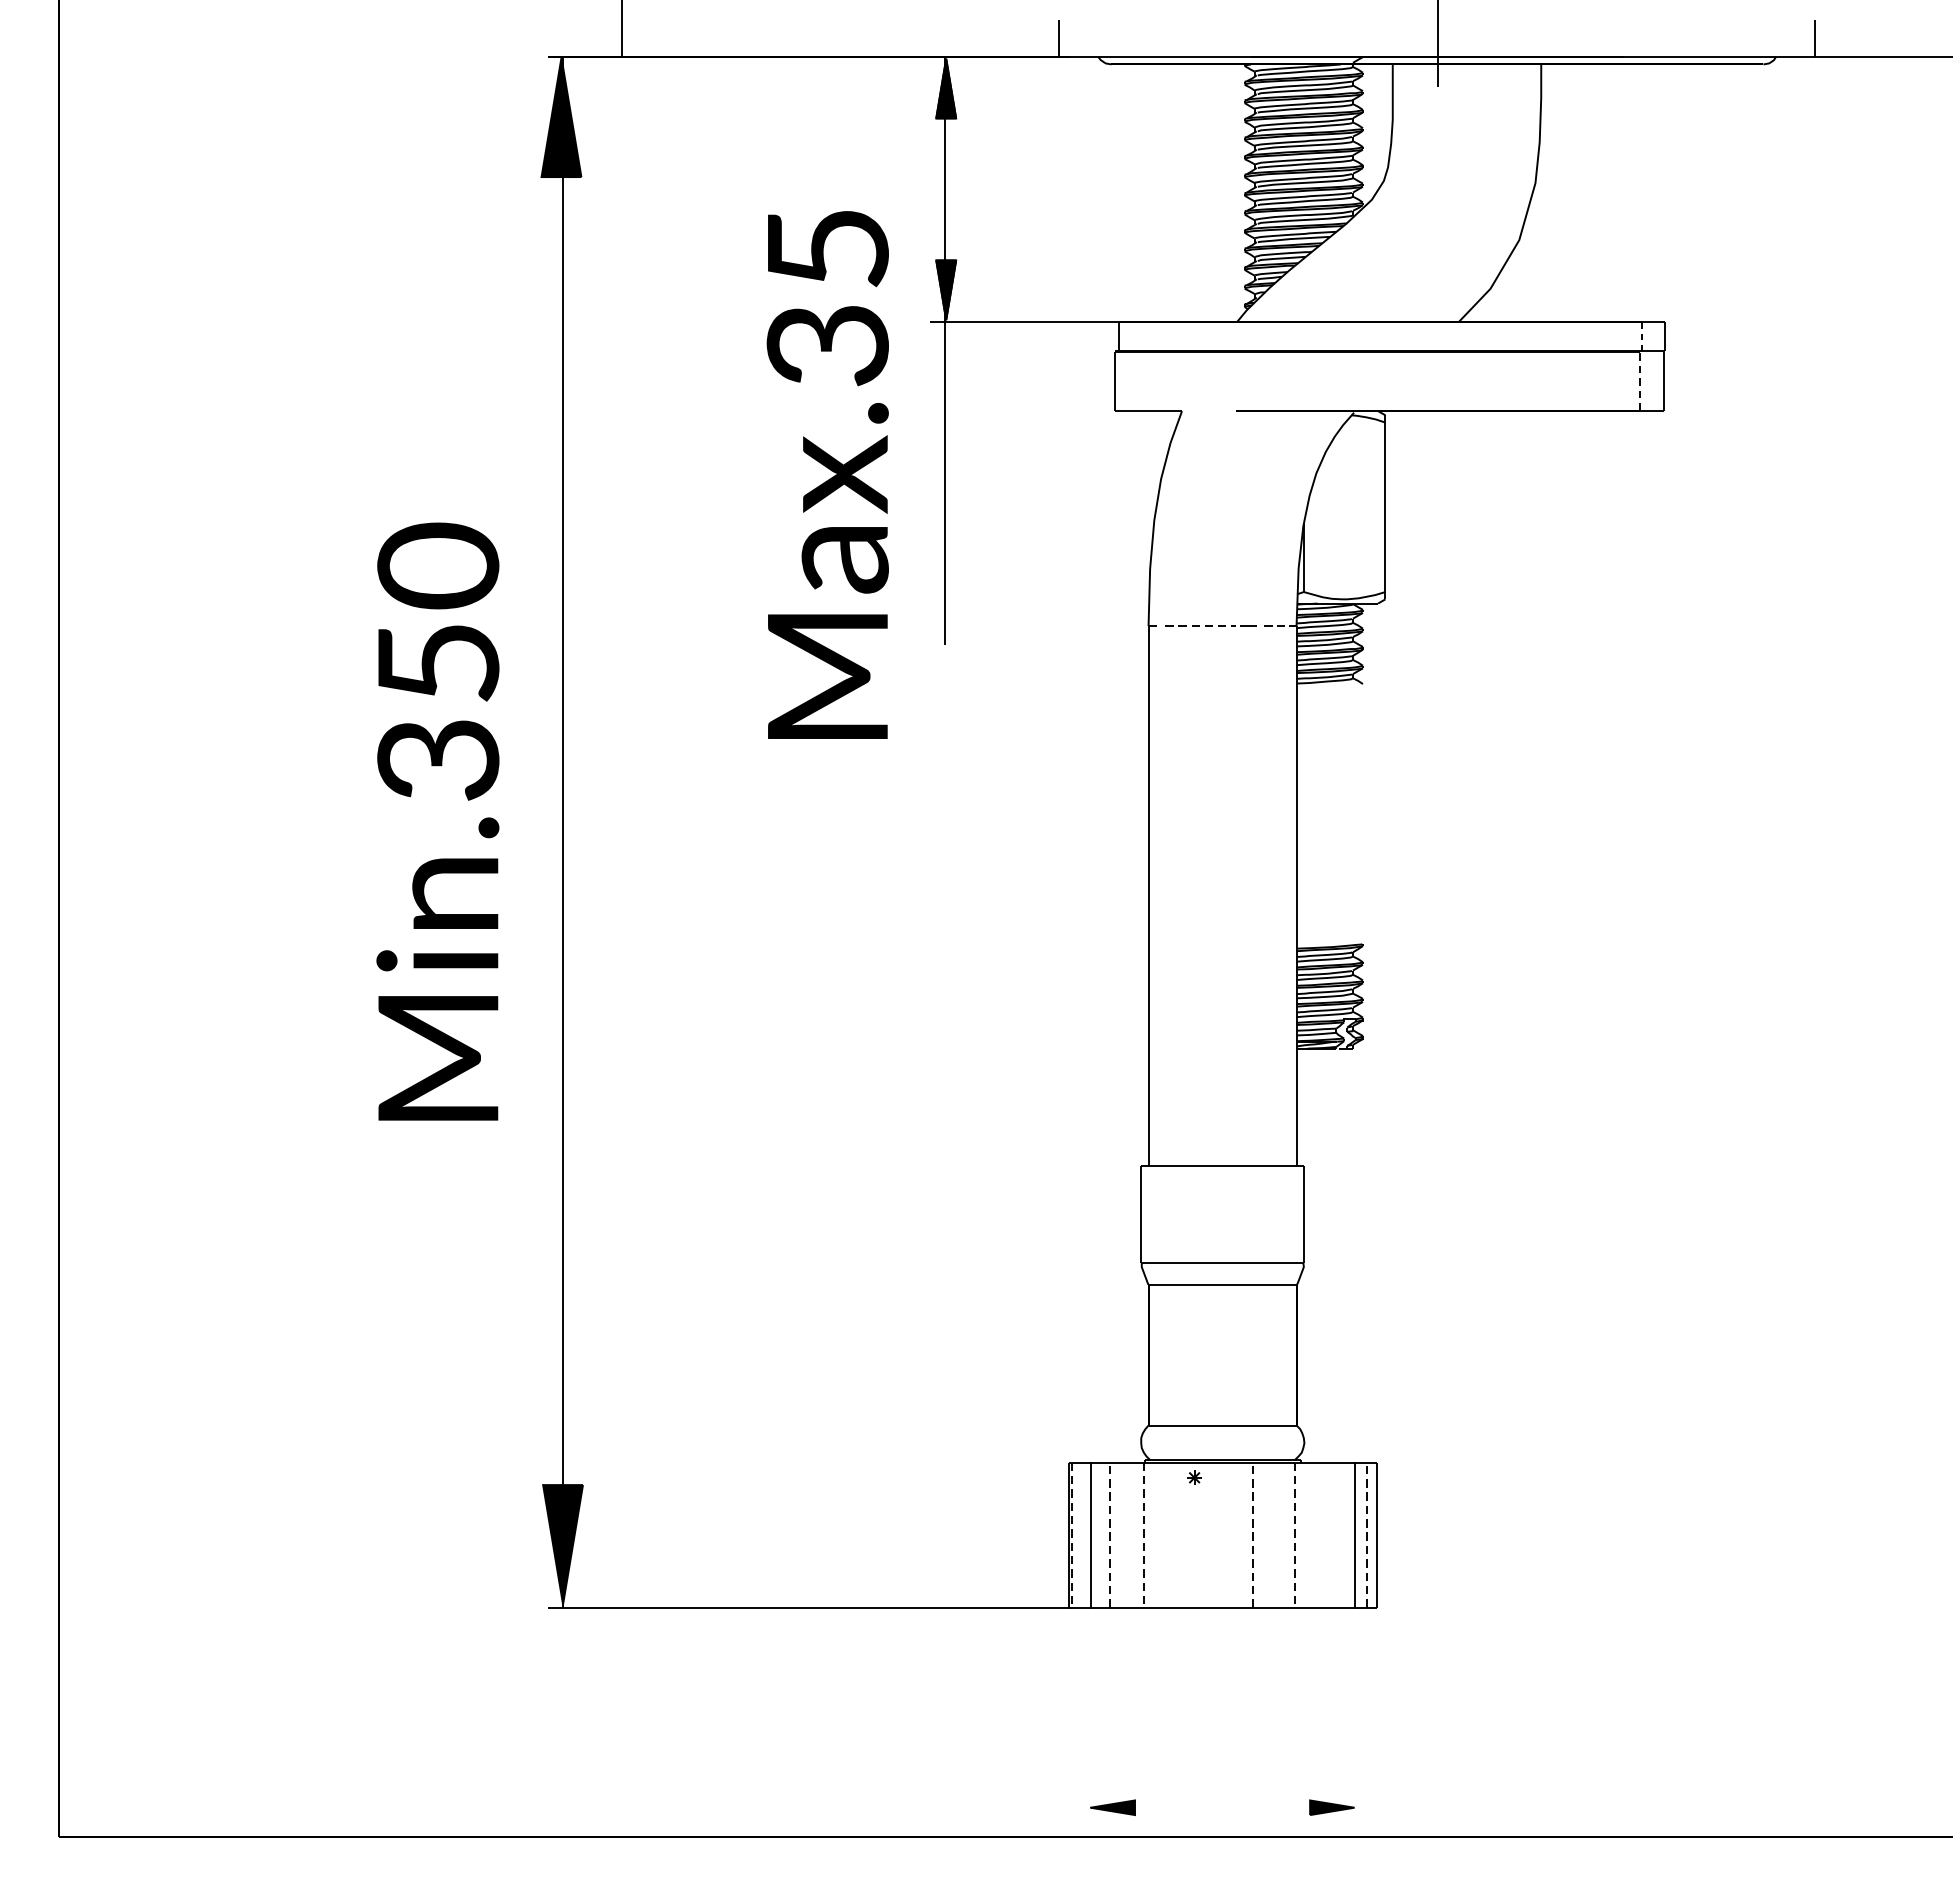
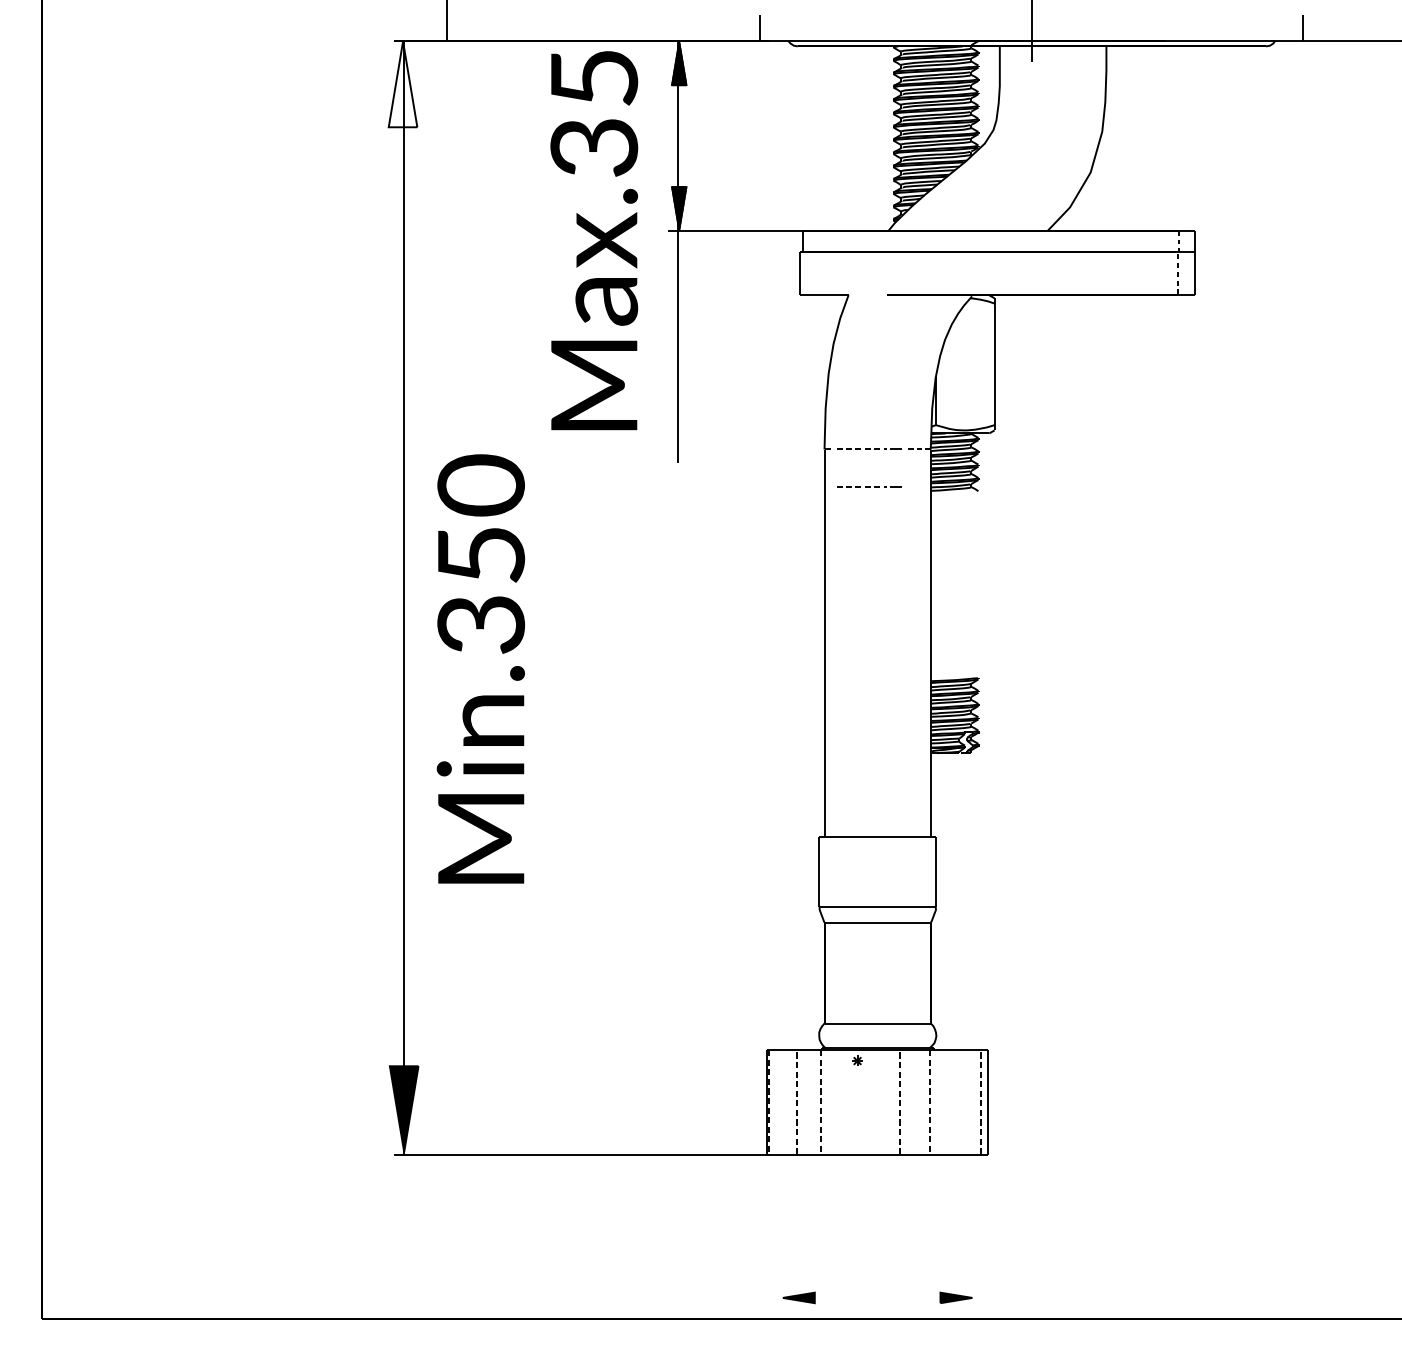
fill: (561, 117) -> (403, 84), removed
text: (827, 474) -> (594, 240), moved
line: (1210, 677) -> (868, 486), added
text: (437, 821) -> (480, 668), moved
line: (1090, 1534) -> (782, 1101), removed
line: (1354, 1534) -> (972, 1101), removed

